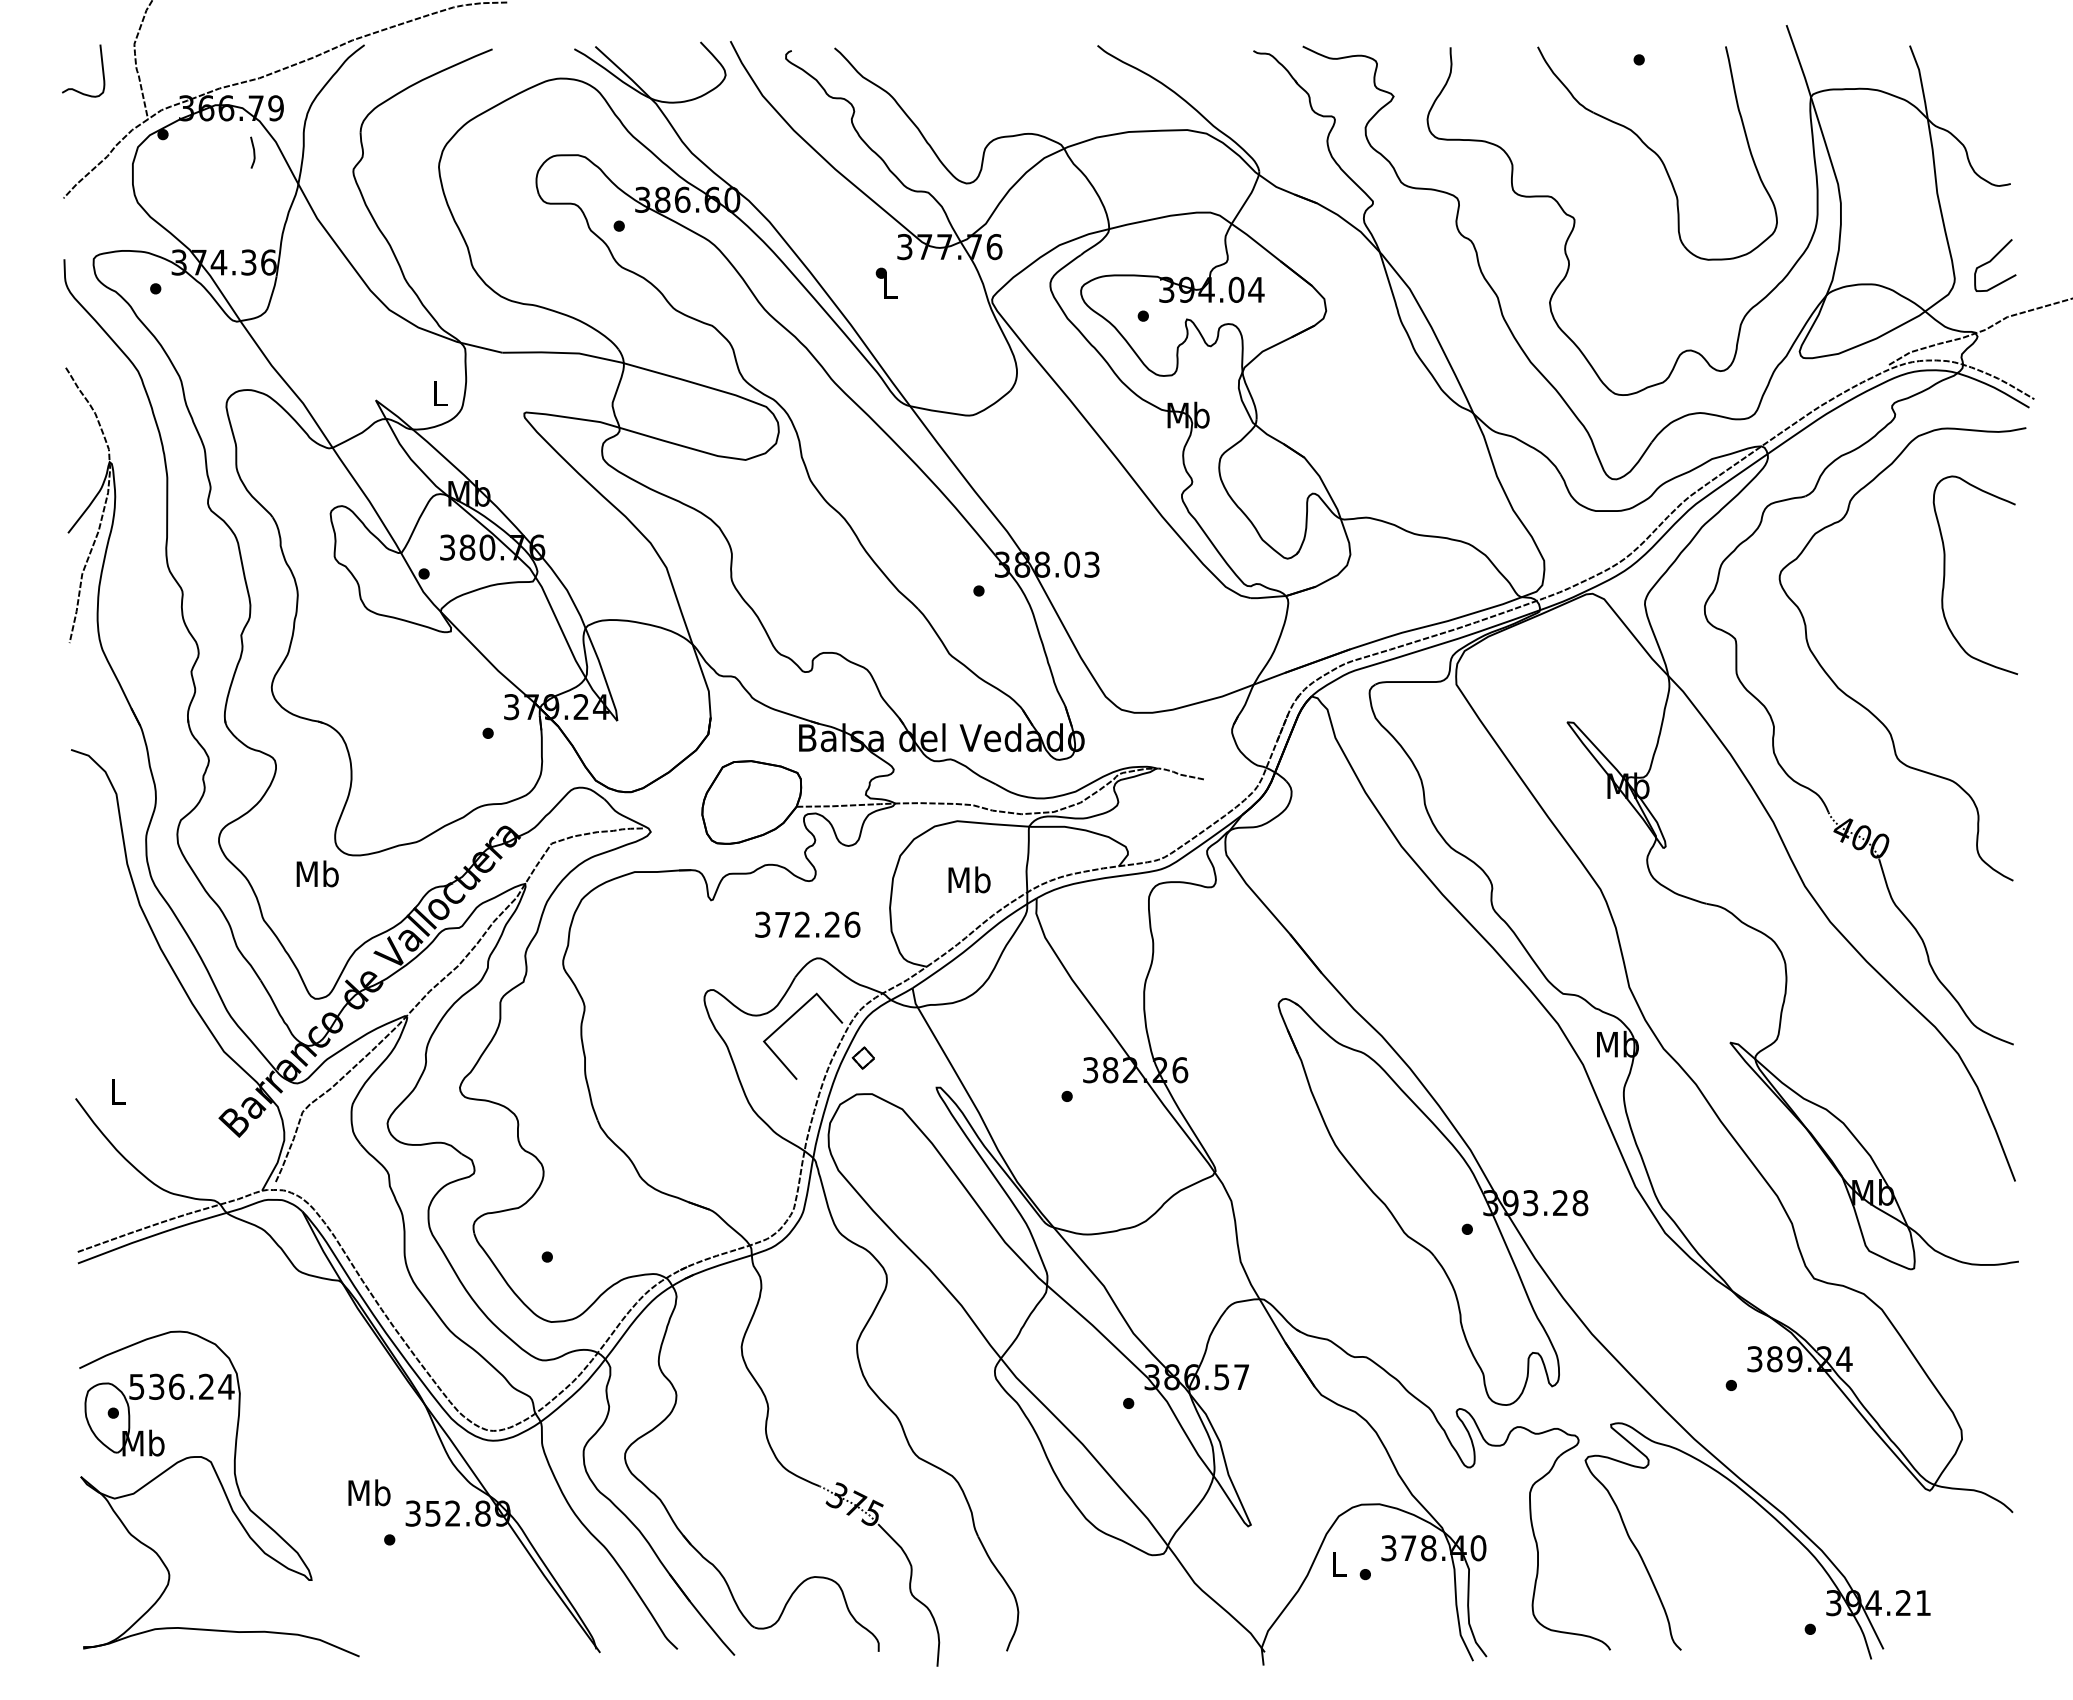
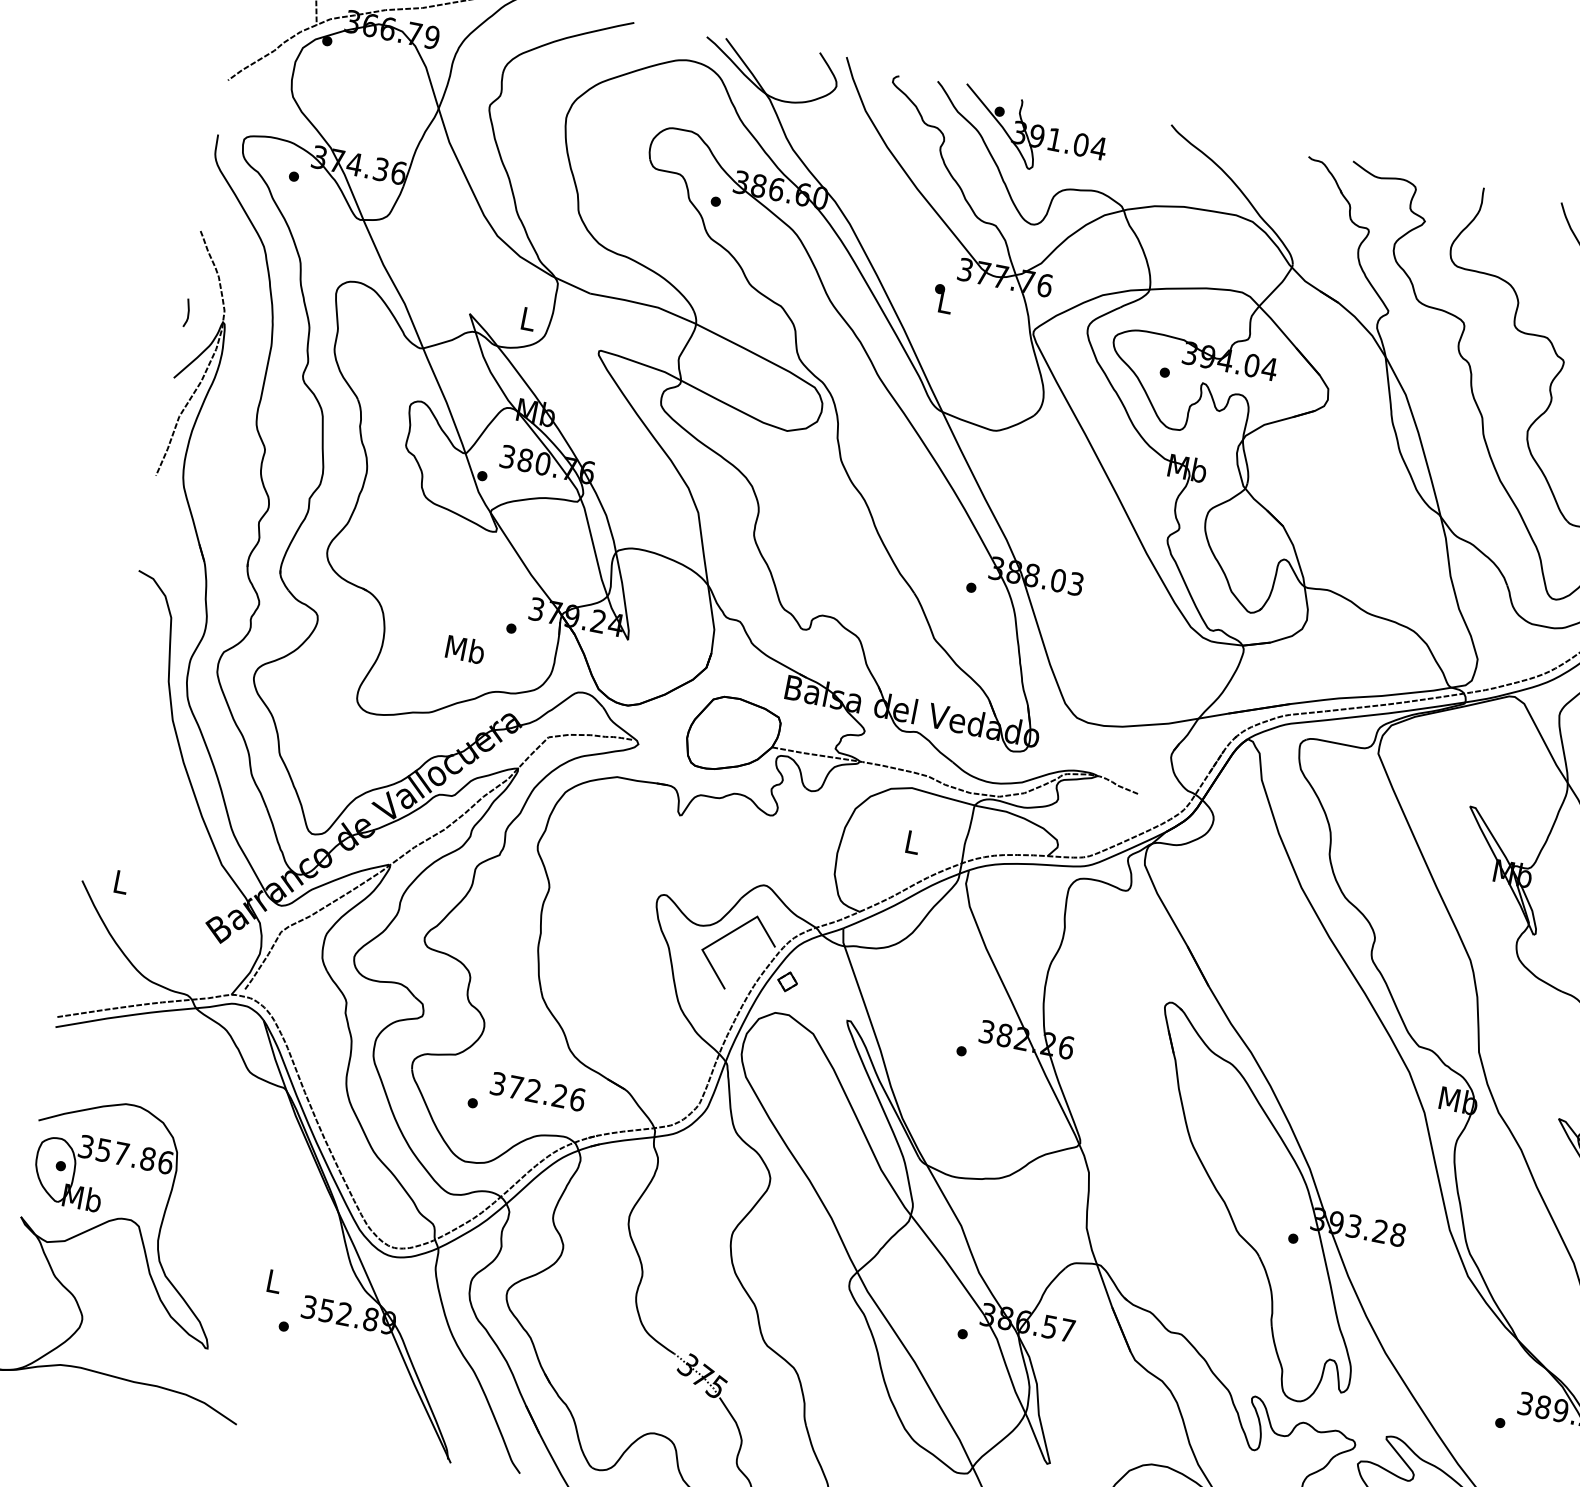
part: (949, 84) -> (1033, 133), added
line: (253, 152) -> (187, 312), moved
text: (317, 873) -> (465, 649), moved
text: (969, 879) -> (912, 841), Mb -> L
text: (807, 924) -> (537, 1091), moved
text: (182, 1386) -> (126, 1154), 536.24 -> 357.86
text: (369, 1492) -> (274, 1281), Mb -> L

